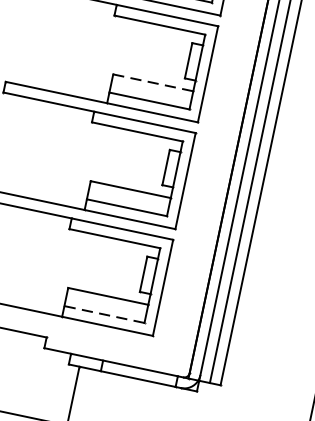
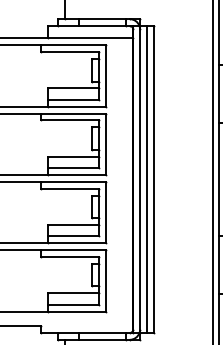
line: (153, 82) -> (73, 156), dashed -> solid
line: (104, 314) -> (73, 304), dashed -> solid

